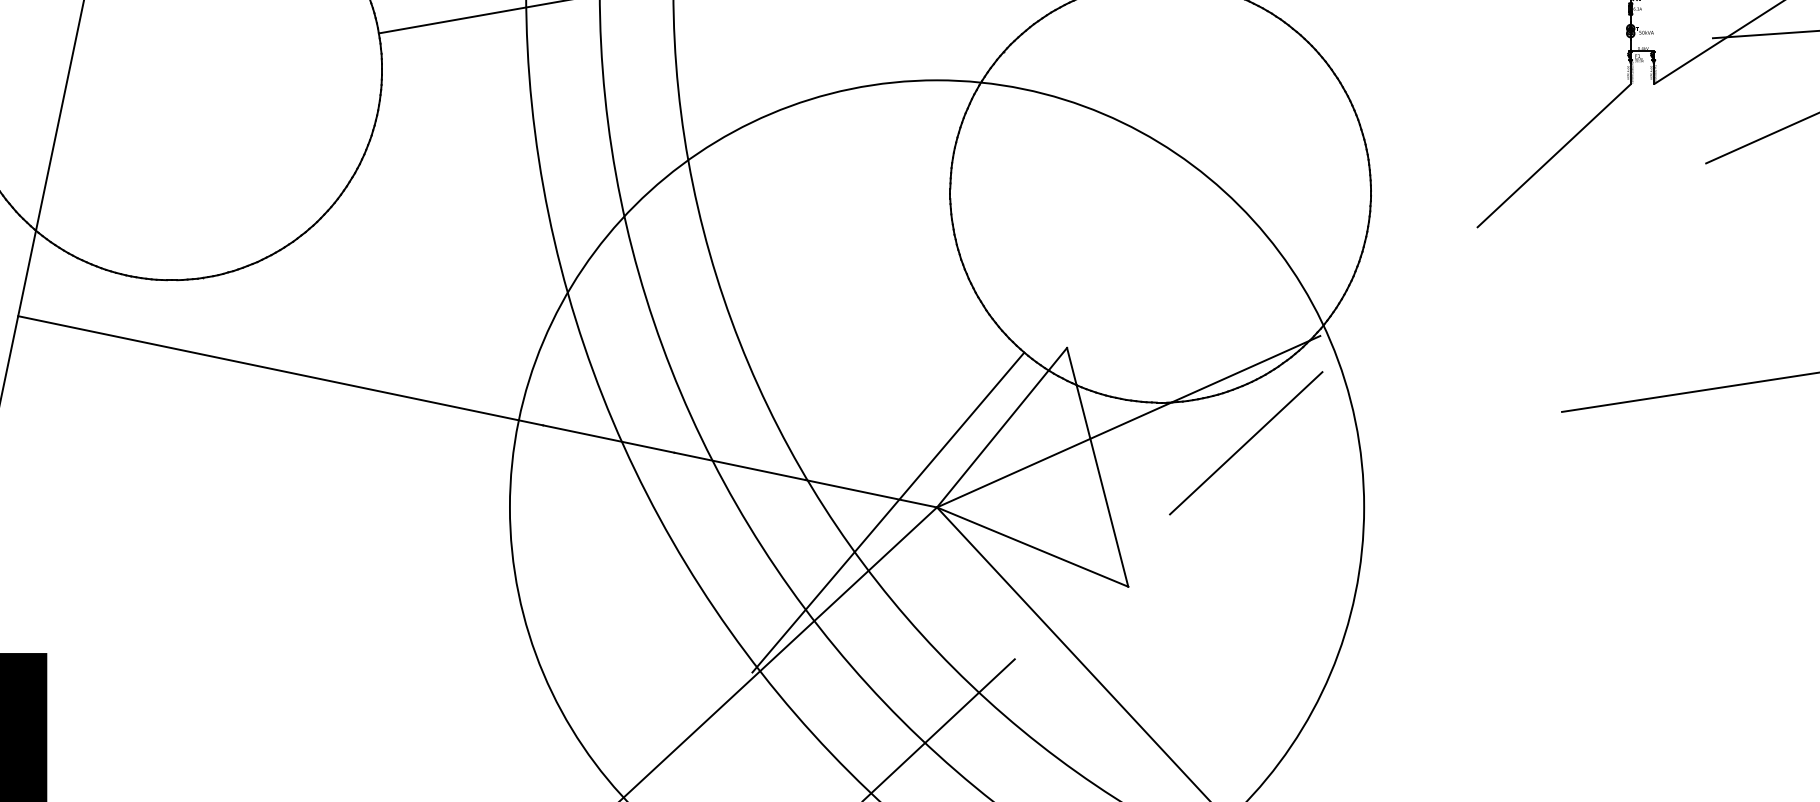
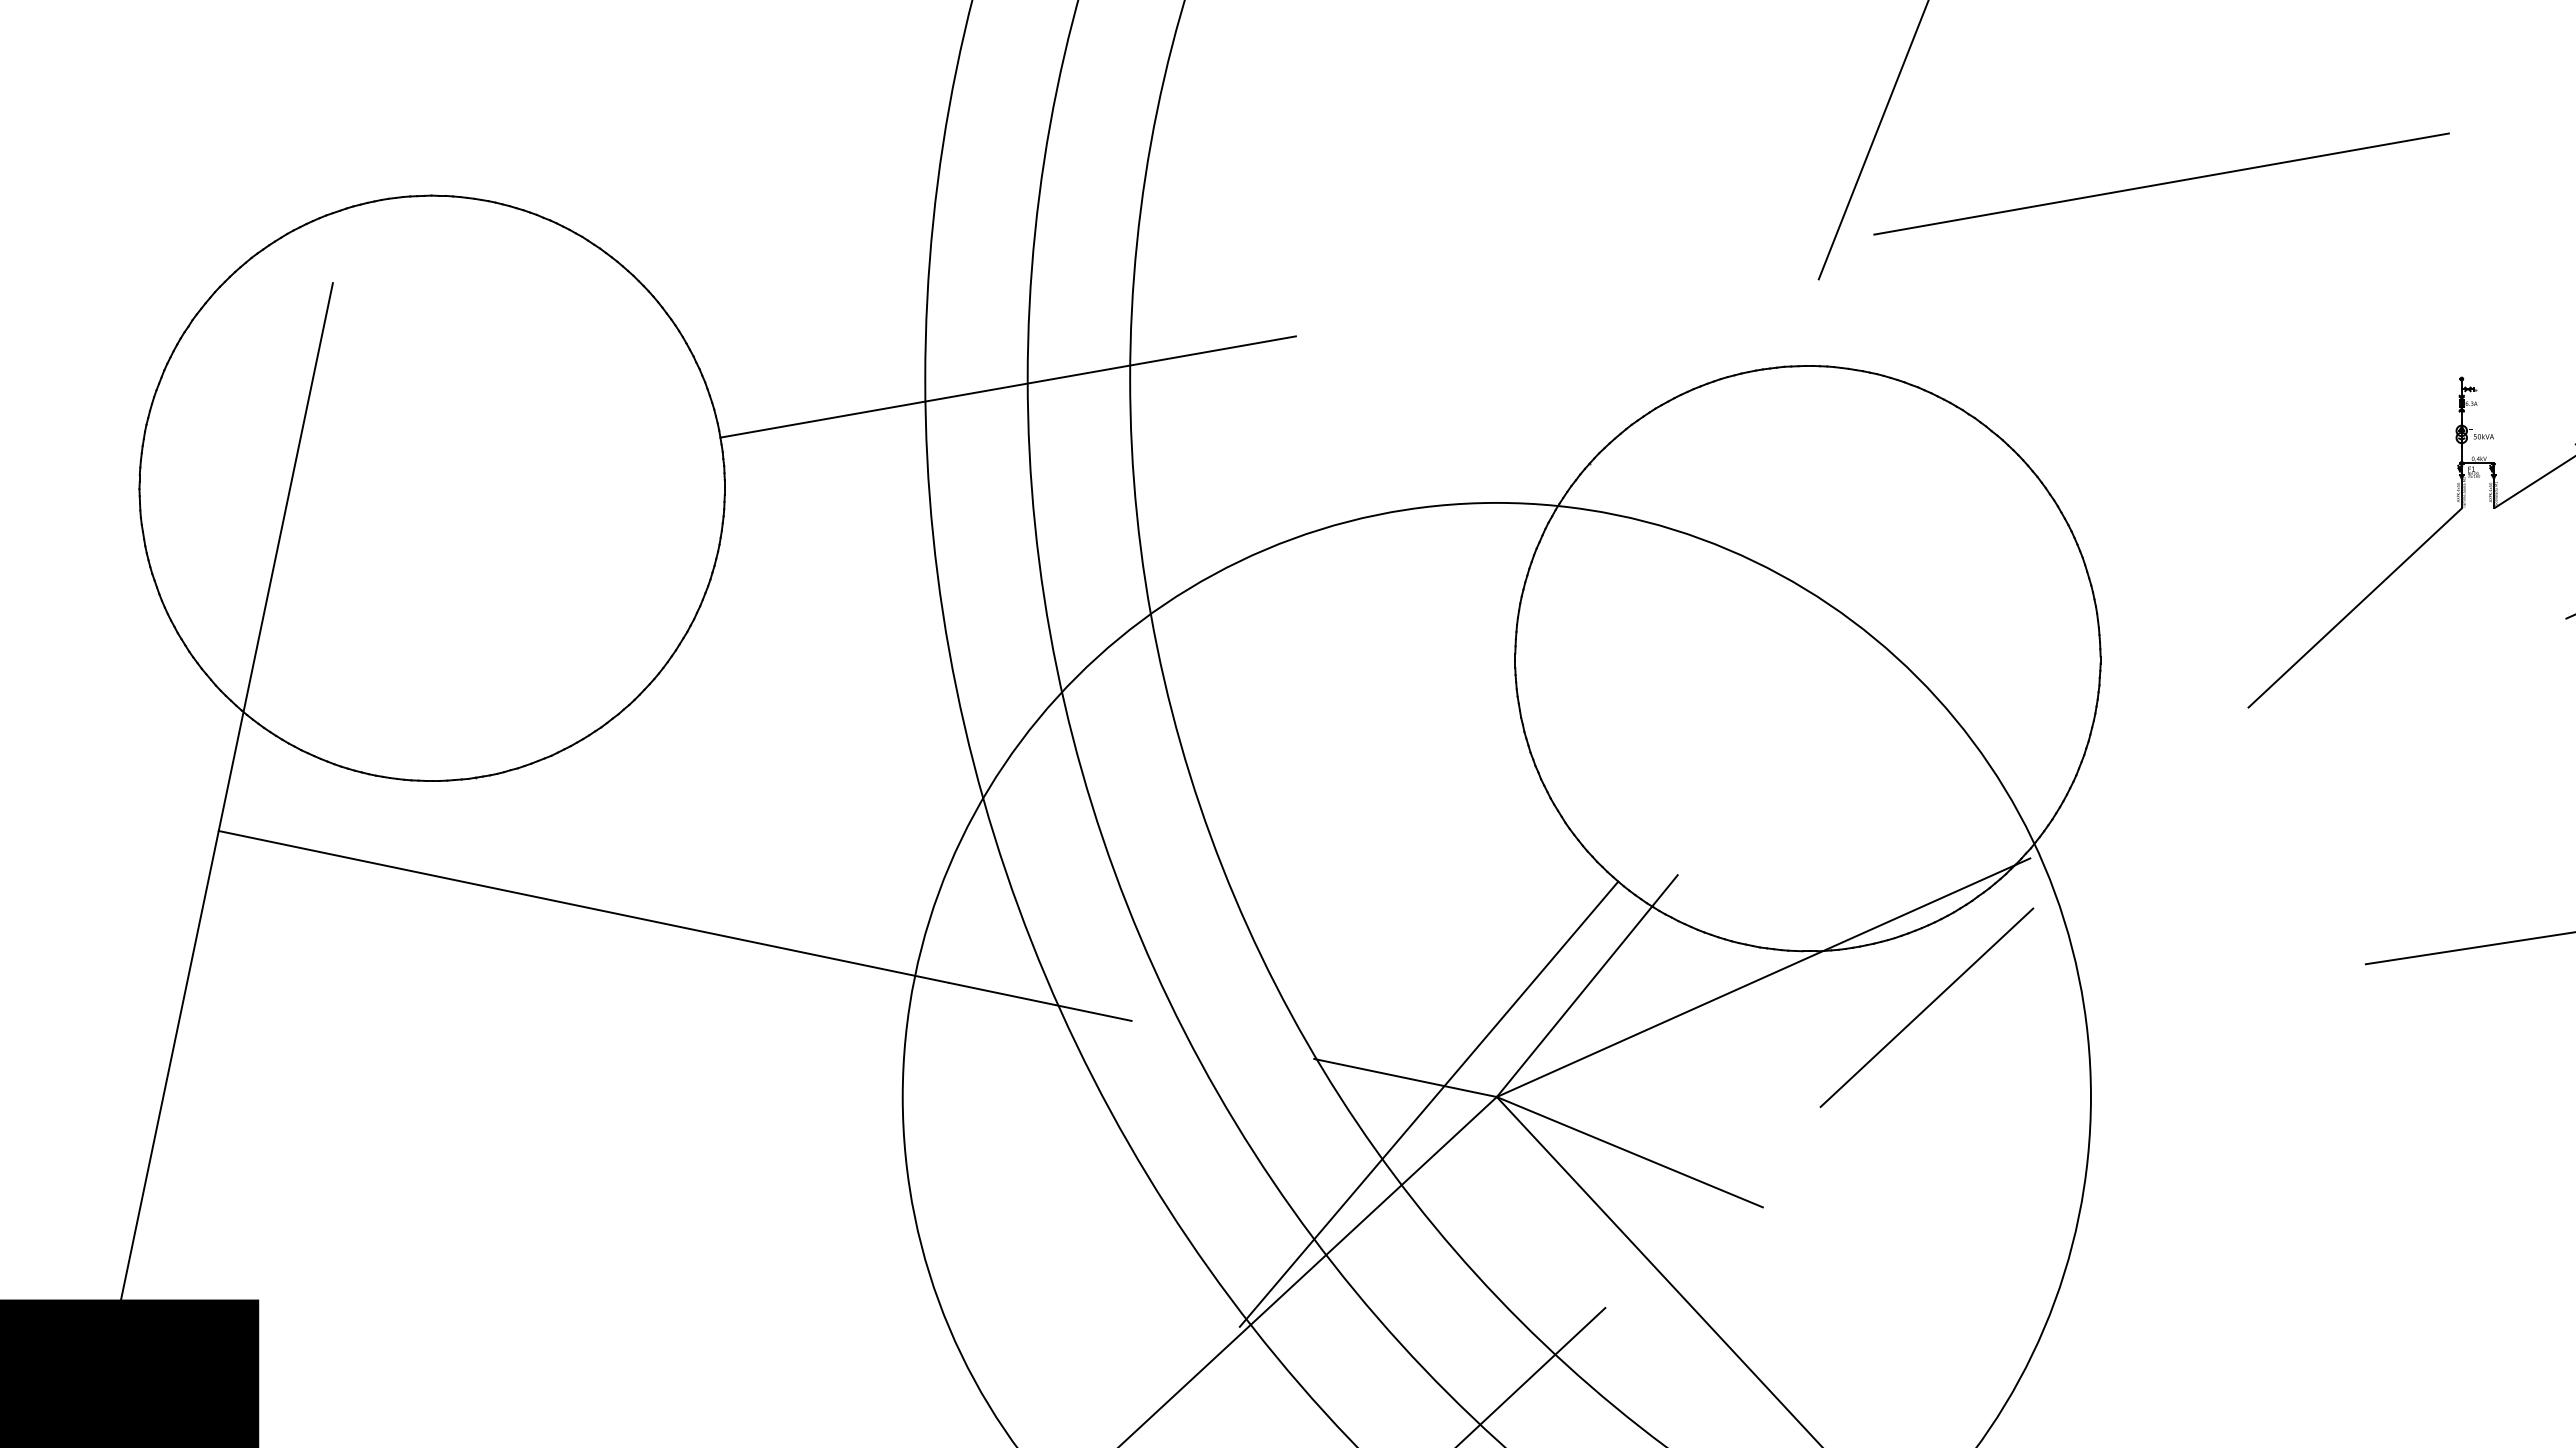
line: (739, 466) -> (1222, 1039), removed
line: (1097, 467) -> (1719, 1041), removed

